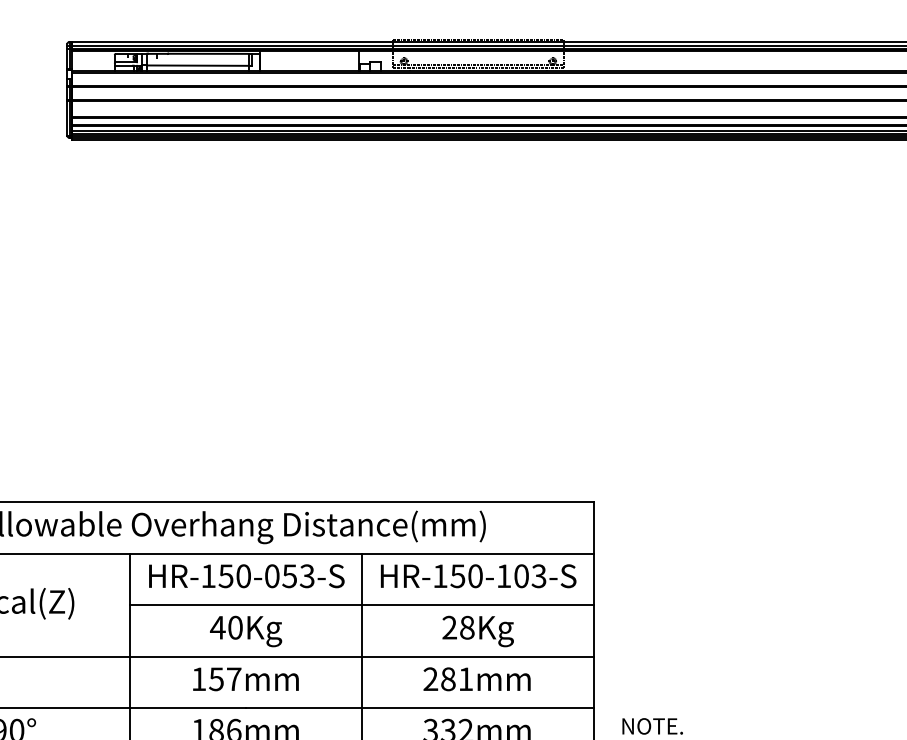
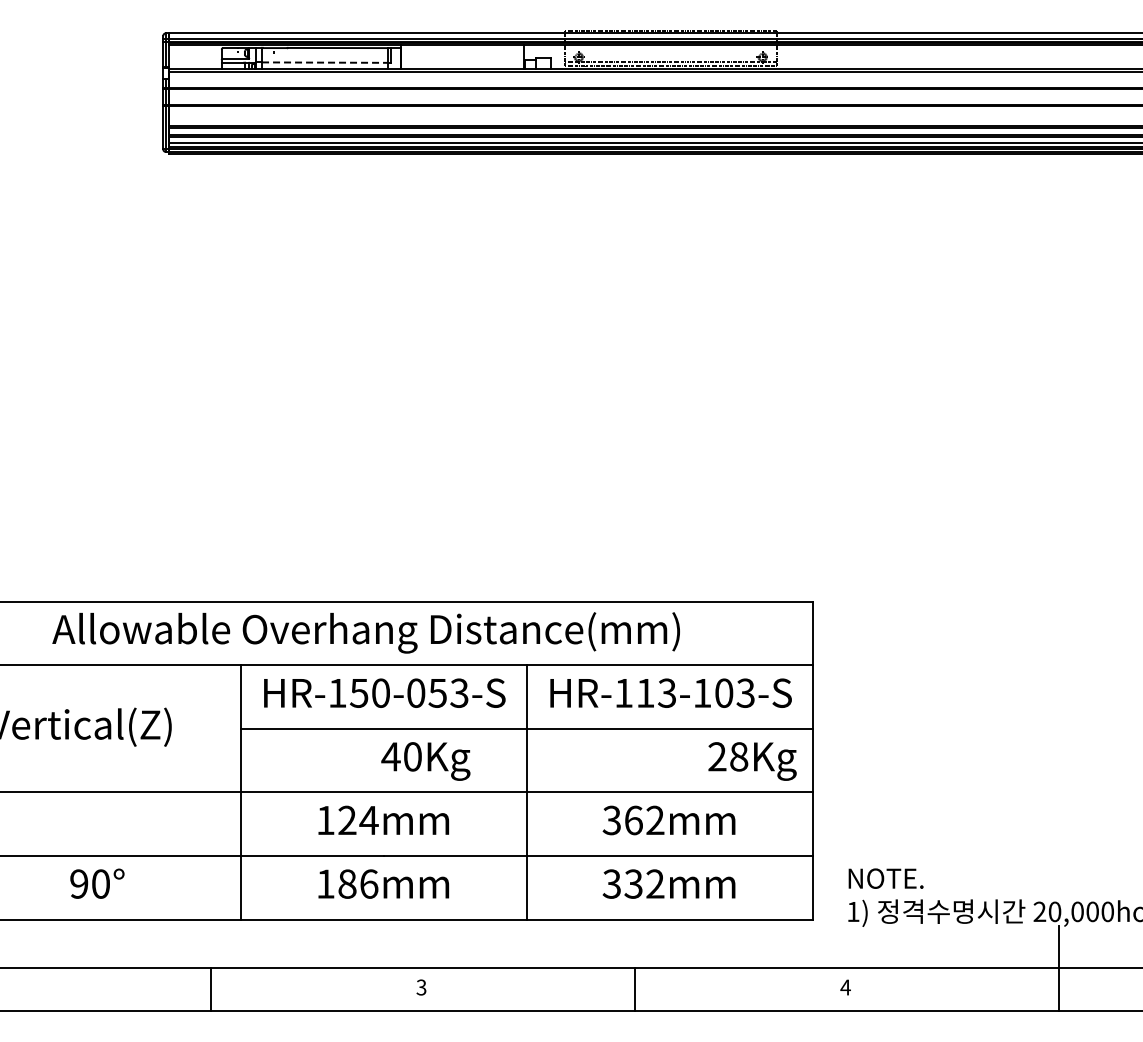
line: (198, 65) -> (325, 62), solid -> dashed
text: (466, 575) -> (656, 692), HR-150-103-S -> HR-113-103-S
text: (245, 631) -> (425, 761), moved
text: (478, 631) -> (752, 761), moved
text: (225, 679) -> (358, 820), 157mm -> 124mm
text: (448, 679) -> (633, 820), 281mm -> 362mm

